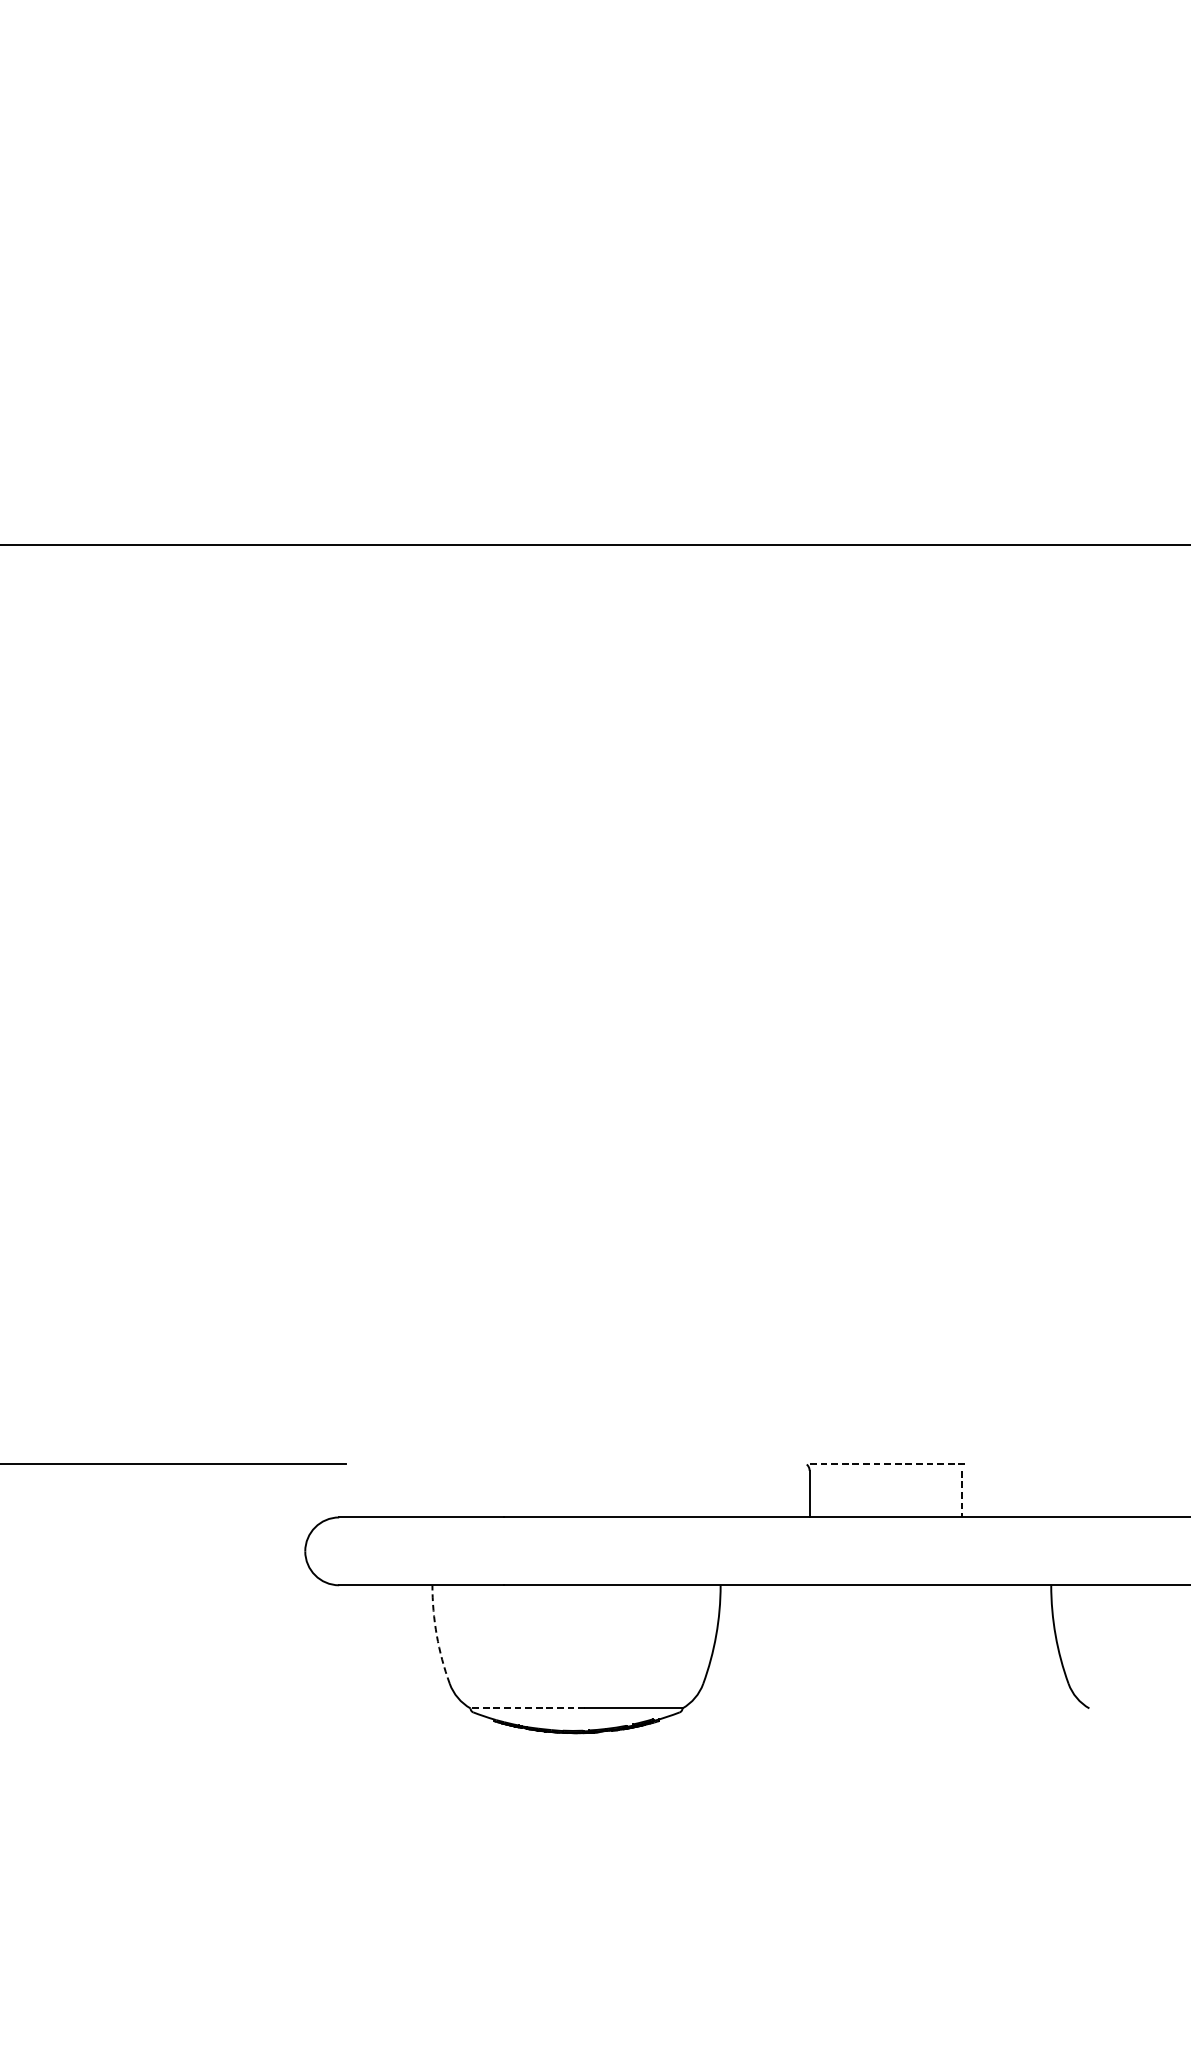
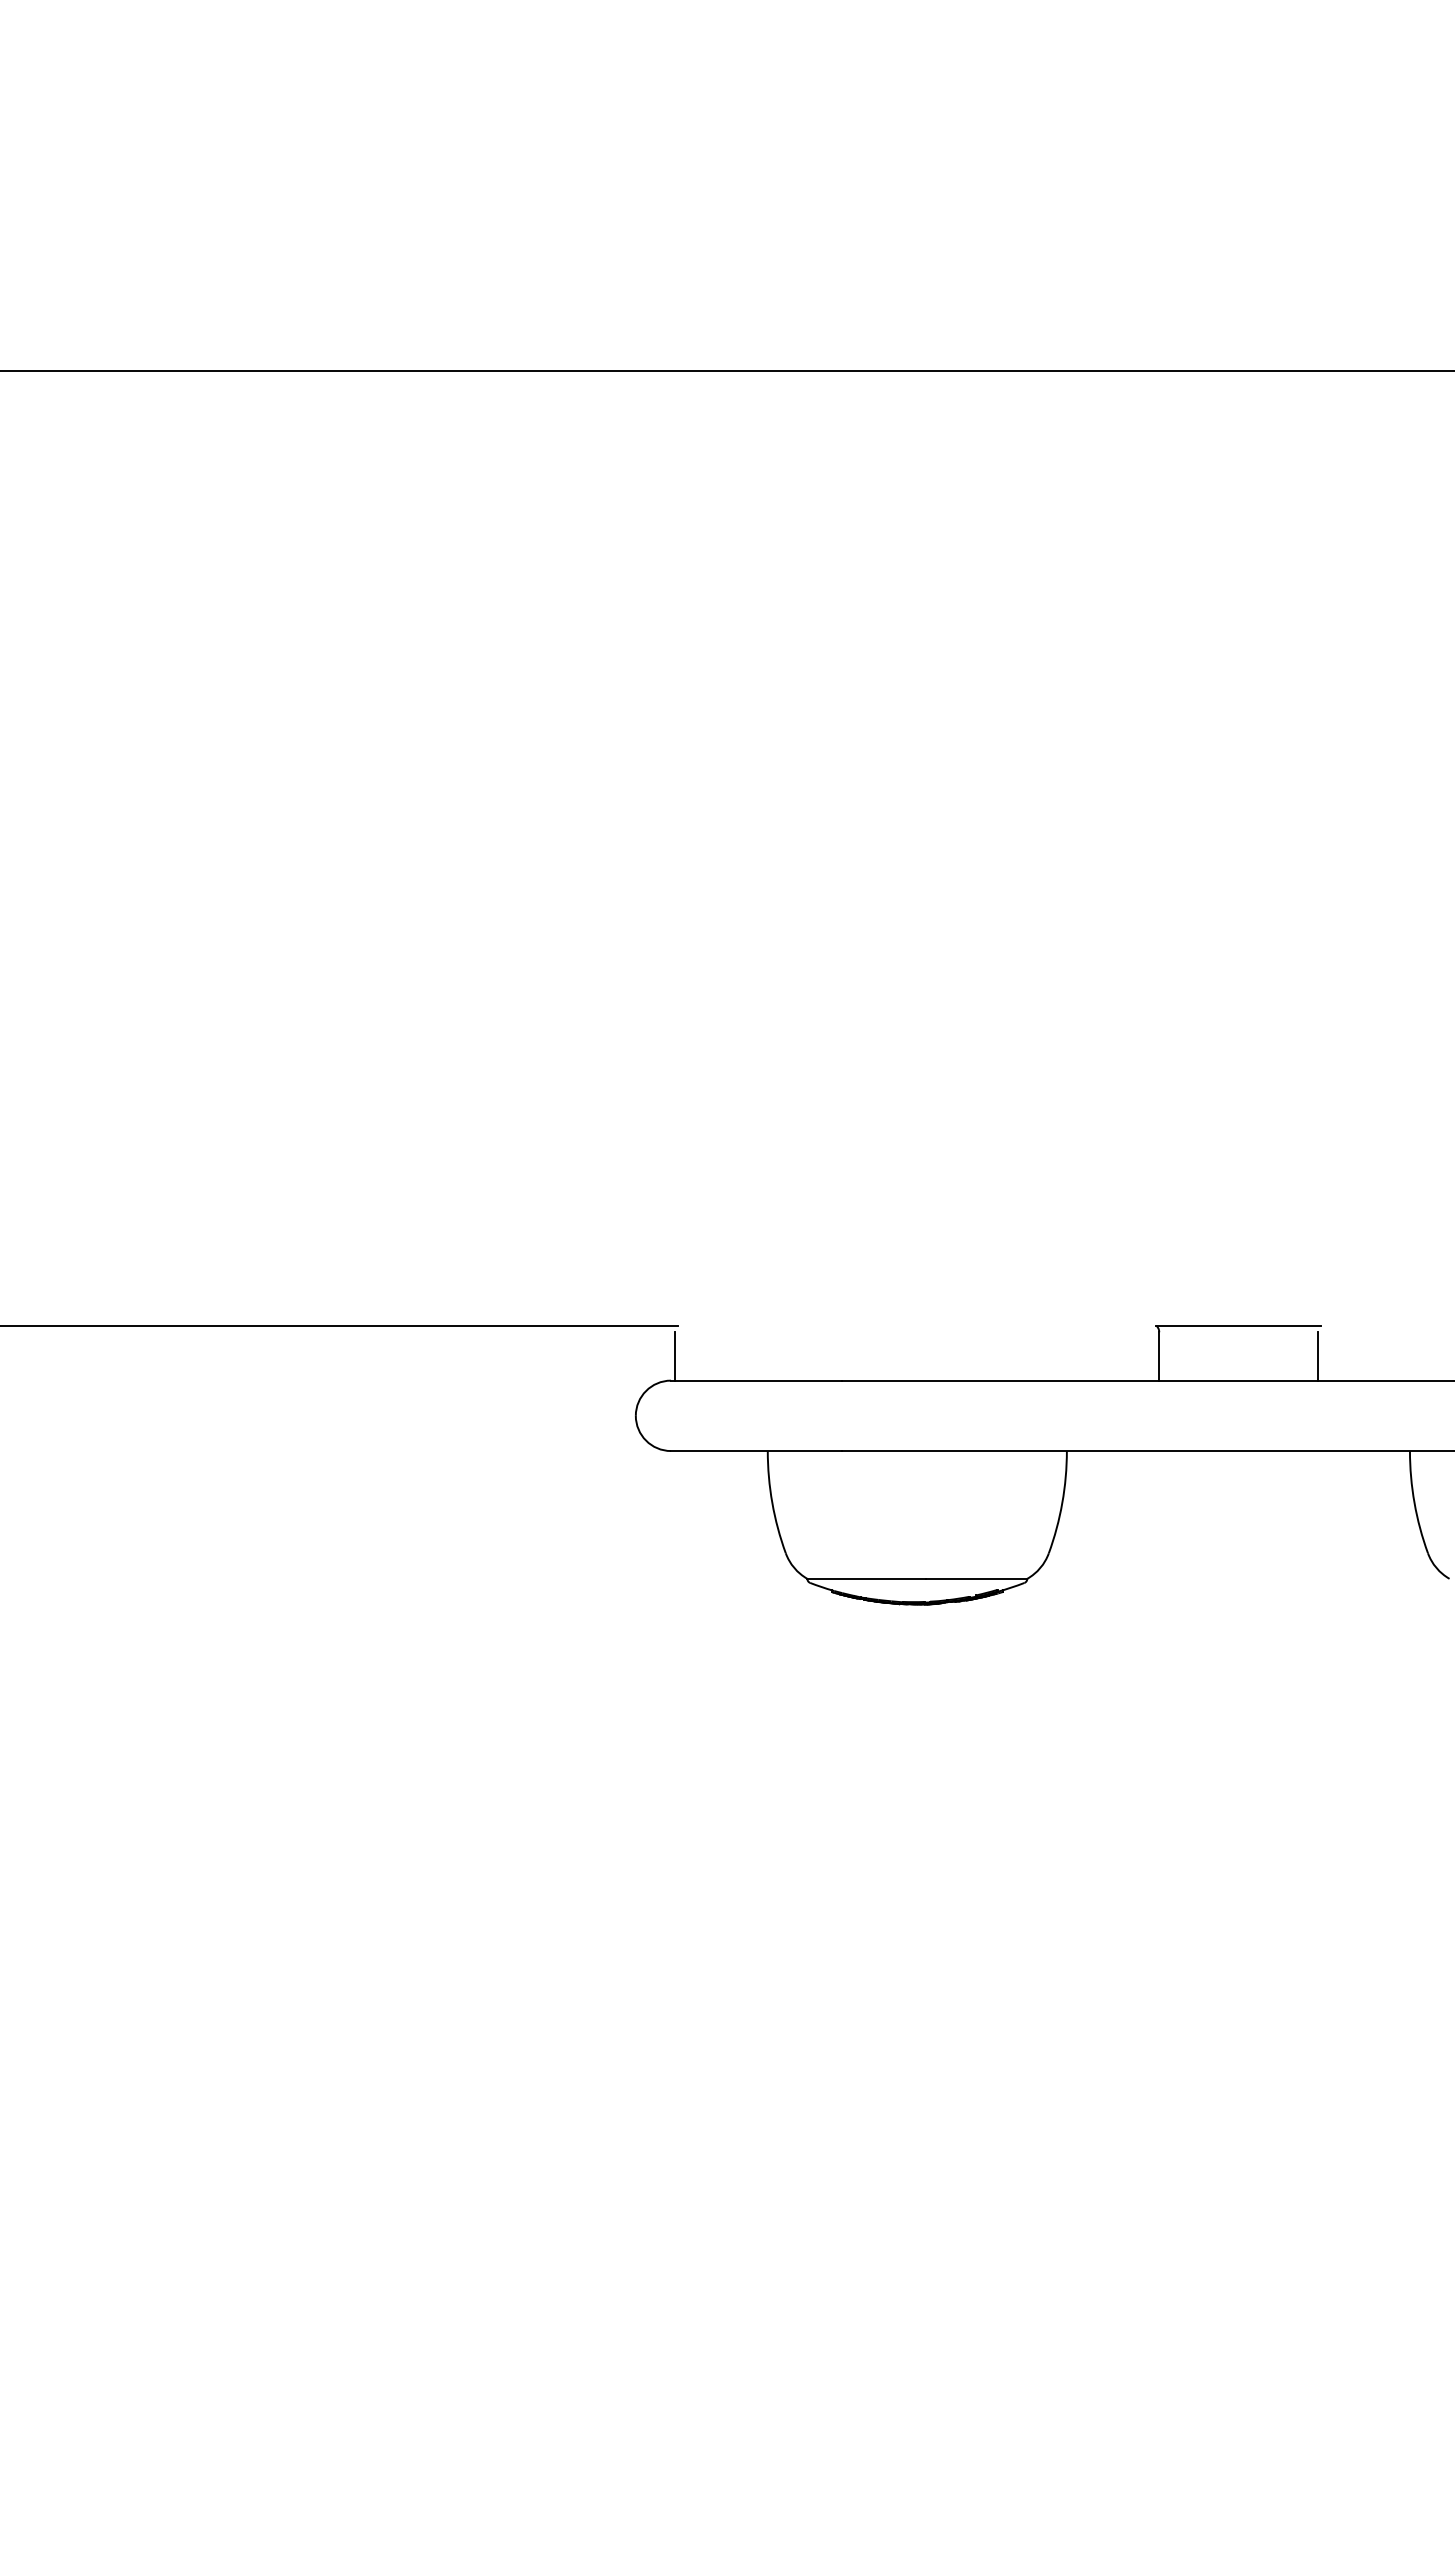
line: (885, 1464) -> (1237, 1325), dashed -> solid
line: (343, 1494) -> (675, 1356), added
line: (962, 1494) -> (1317, 1356), dashed -> solid
arc: (436, 1634) -> (772, 1502), dashed -> solid
line: (527, 1708) -> (866, 1578), dashed -> solid

